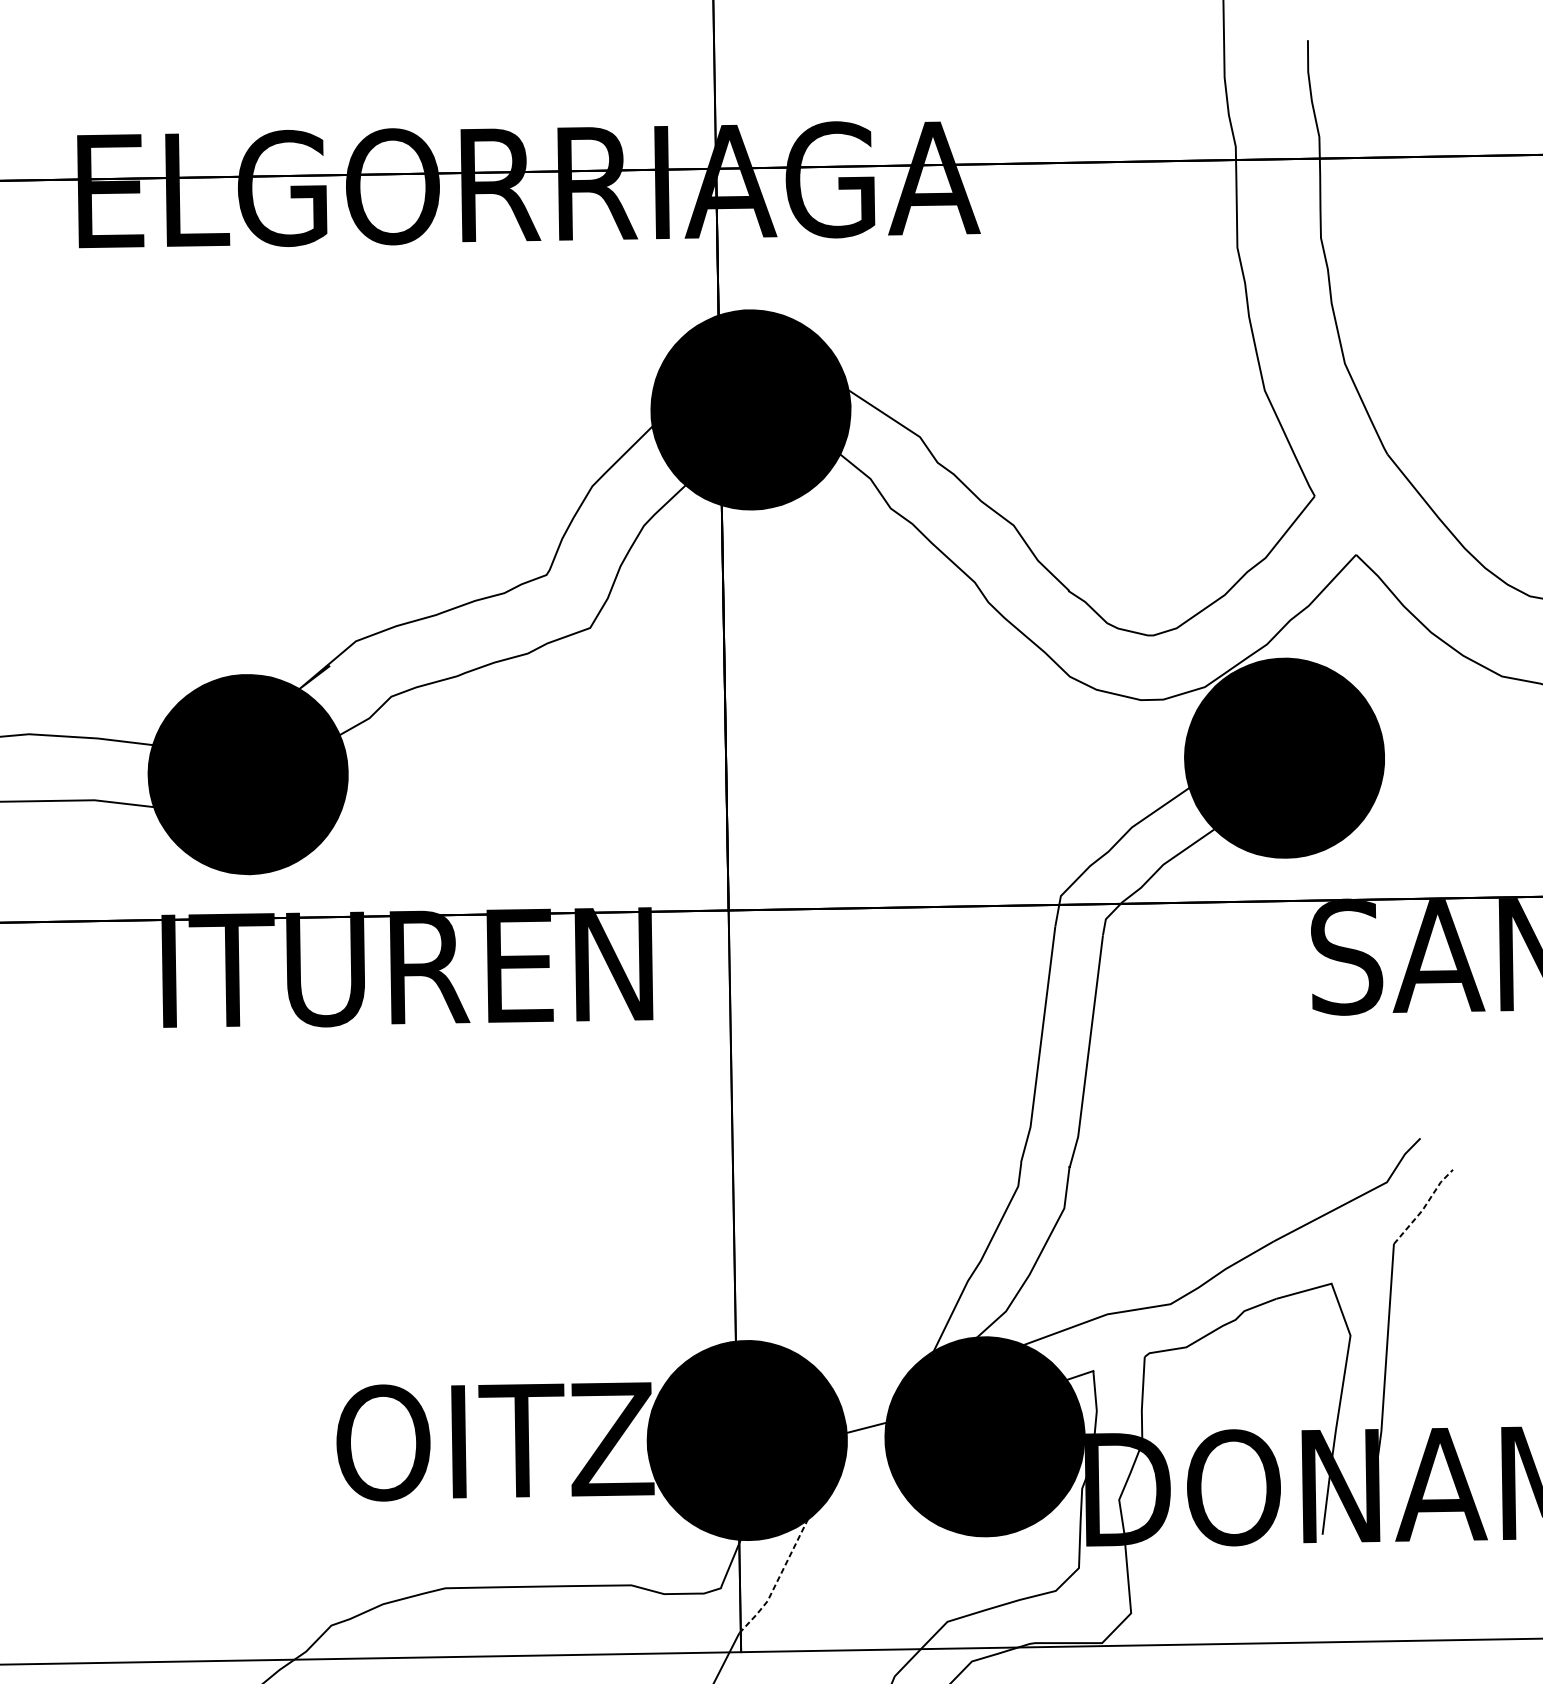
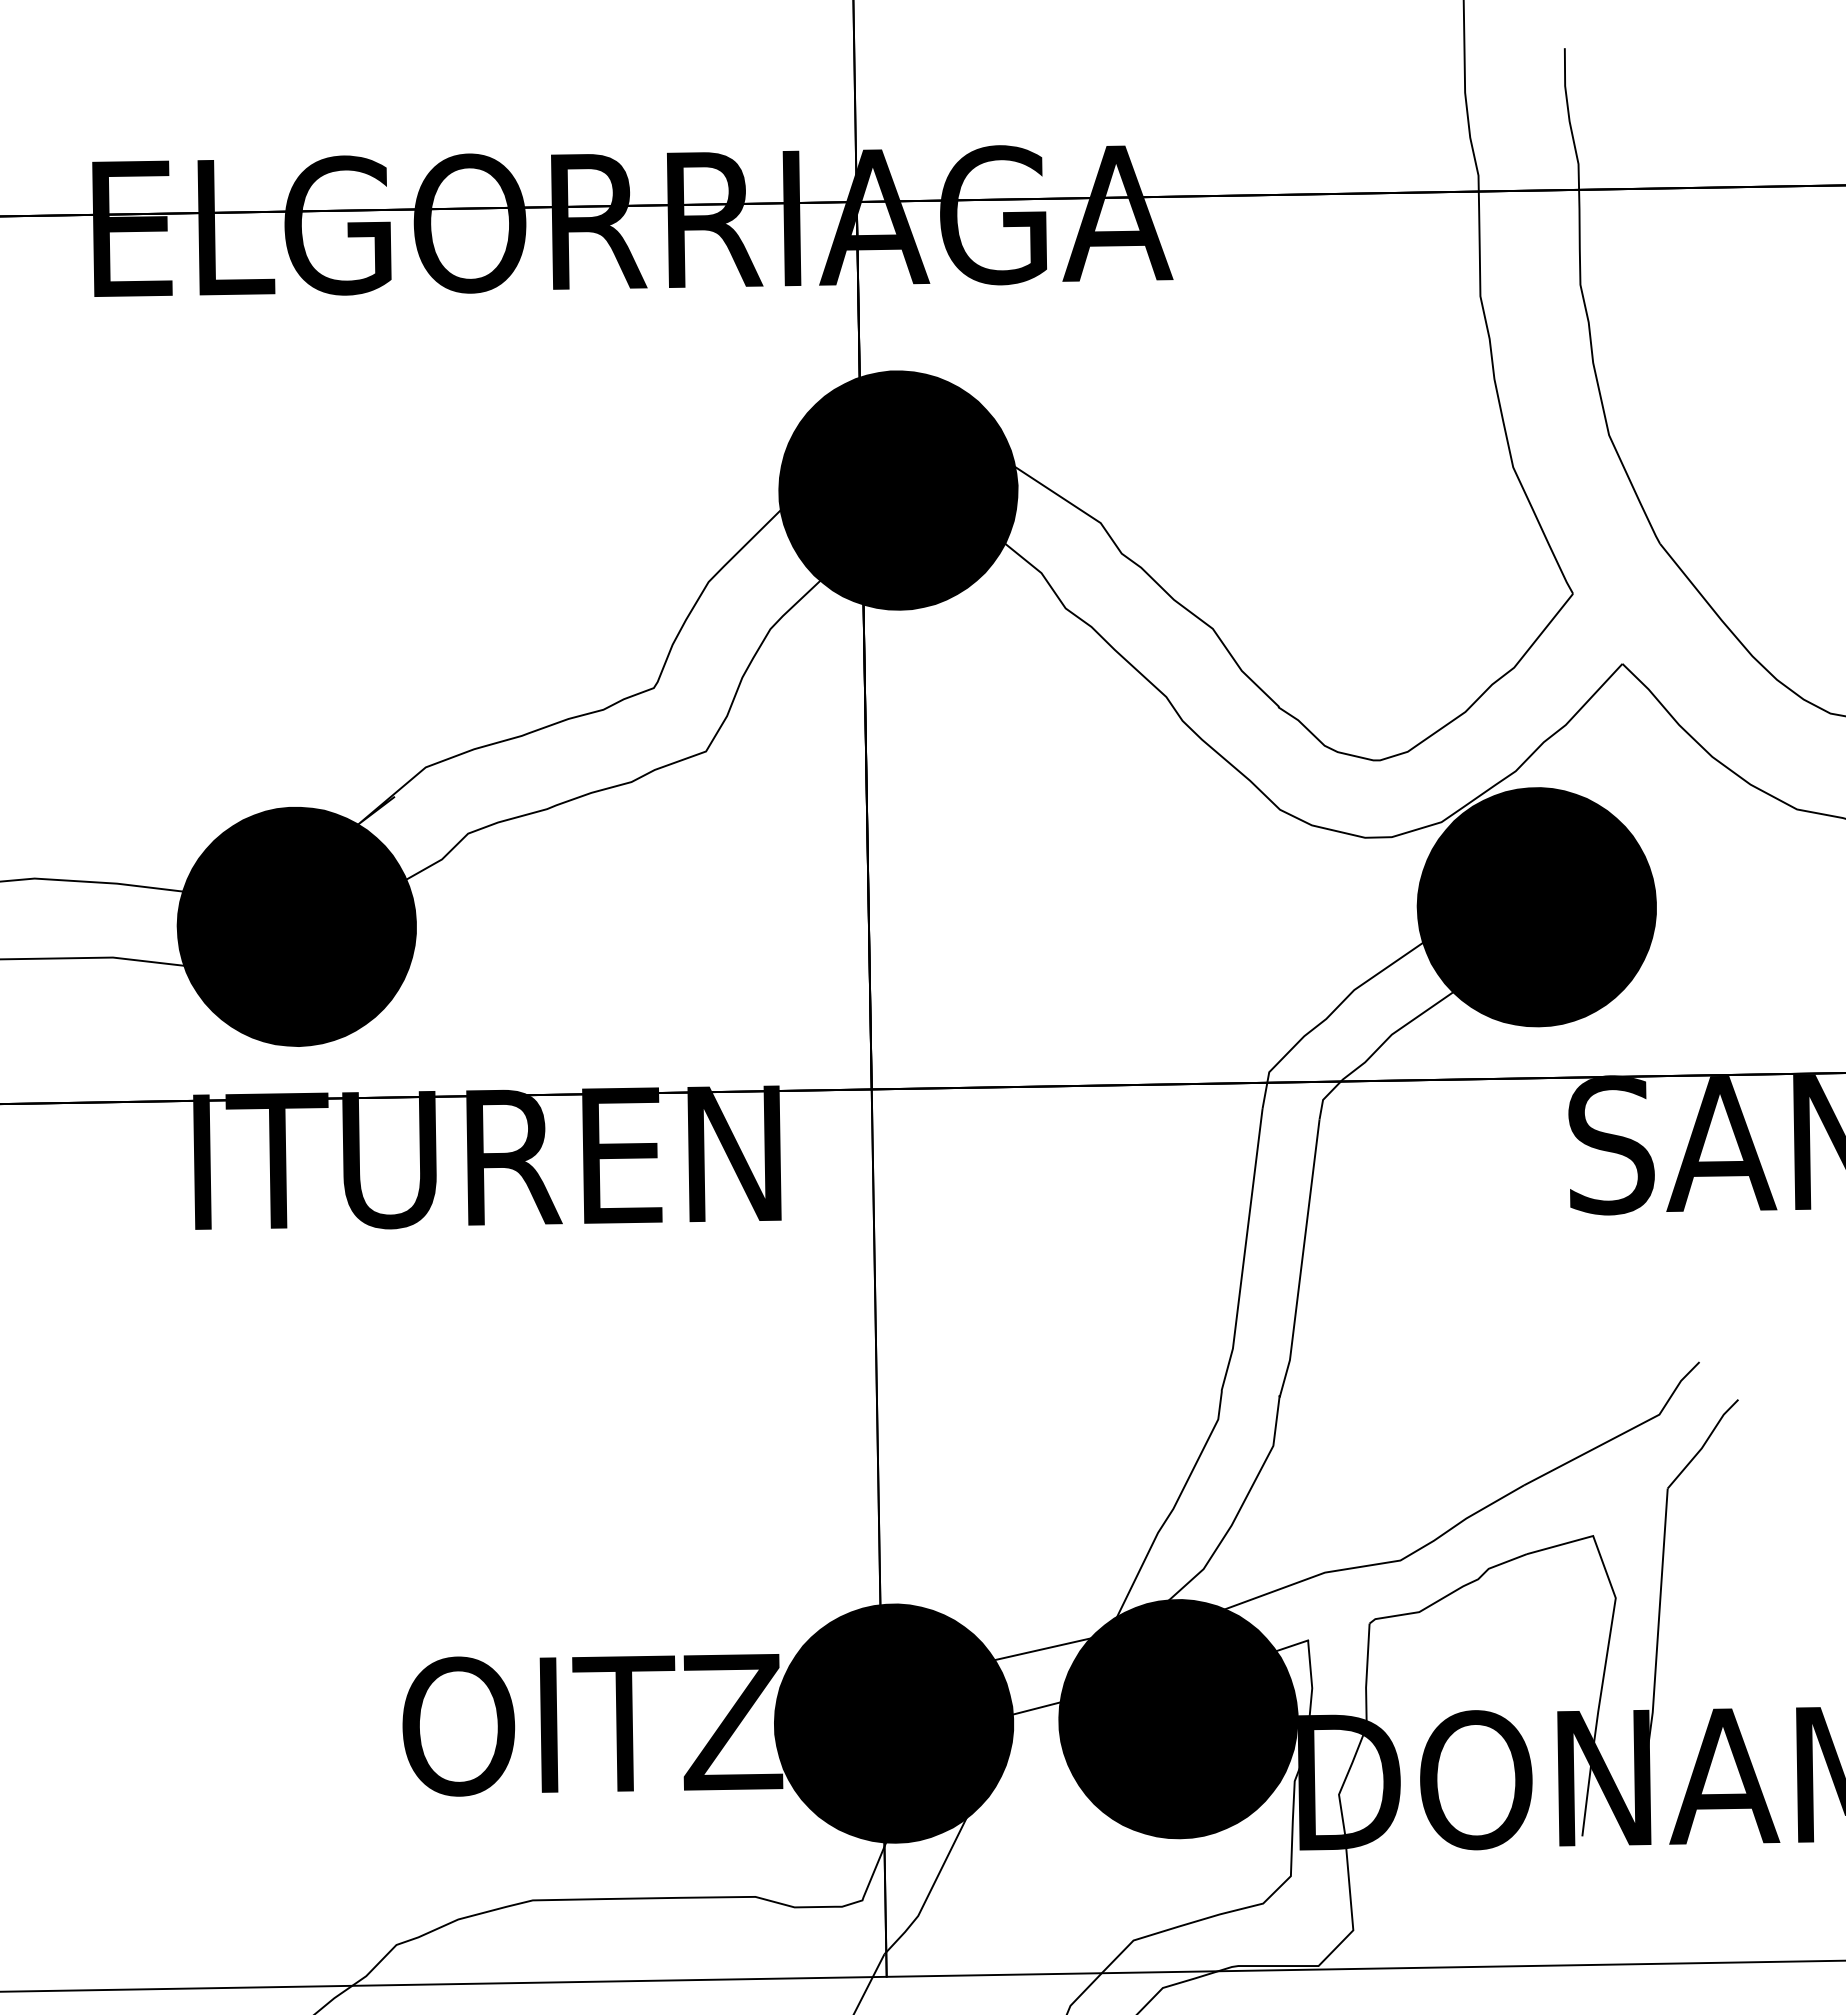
line: (1424, 1207) -> (1704, 1444), dashed -> solid
line: (871, 1378) -> (1042, 1649), added
line: (777, 1580) -> (930, 1891), dashed -> solid

